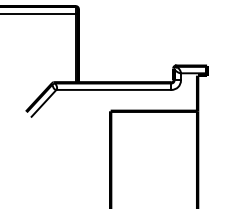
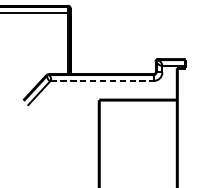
line: (113, 89) -> (101, 80), solid -> dashed

